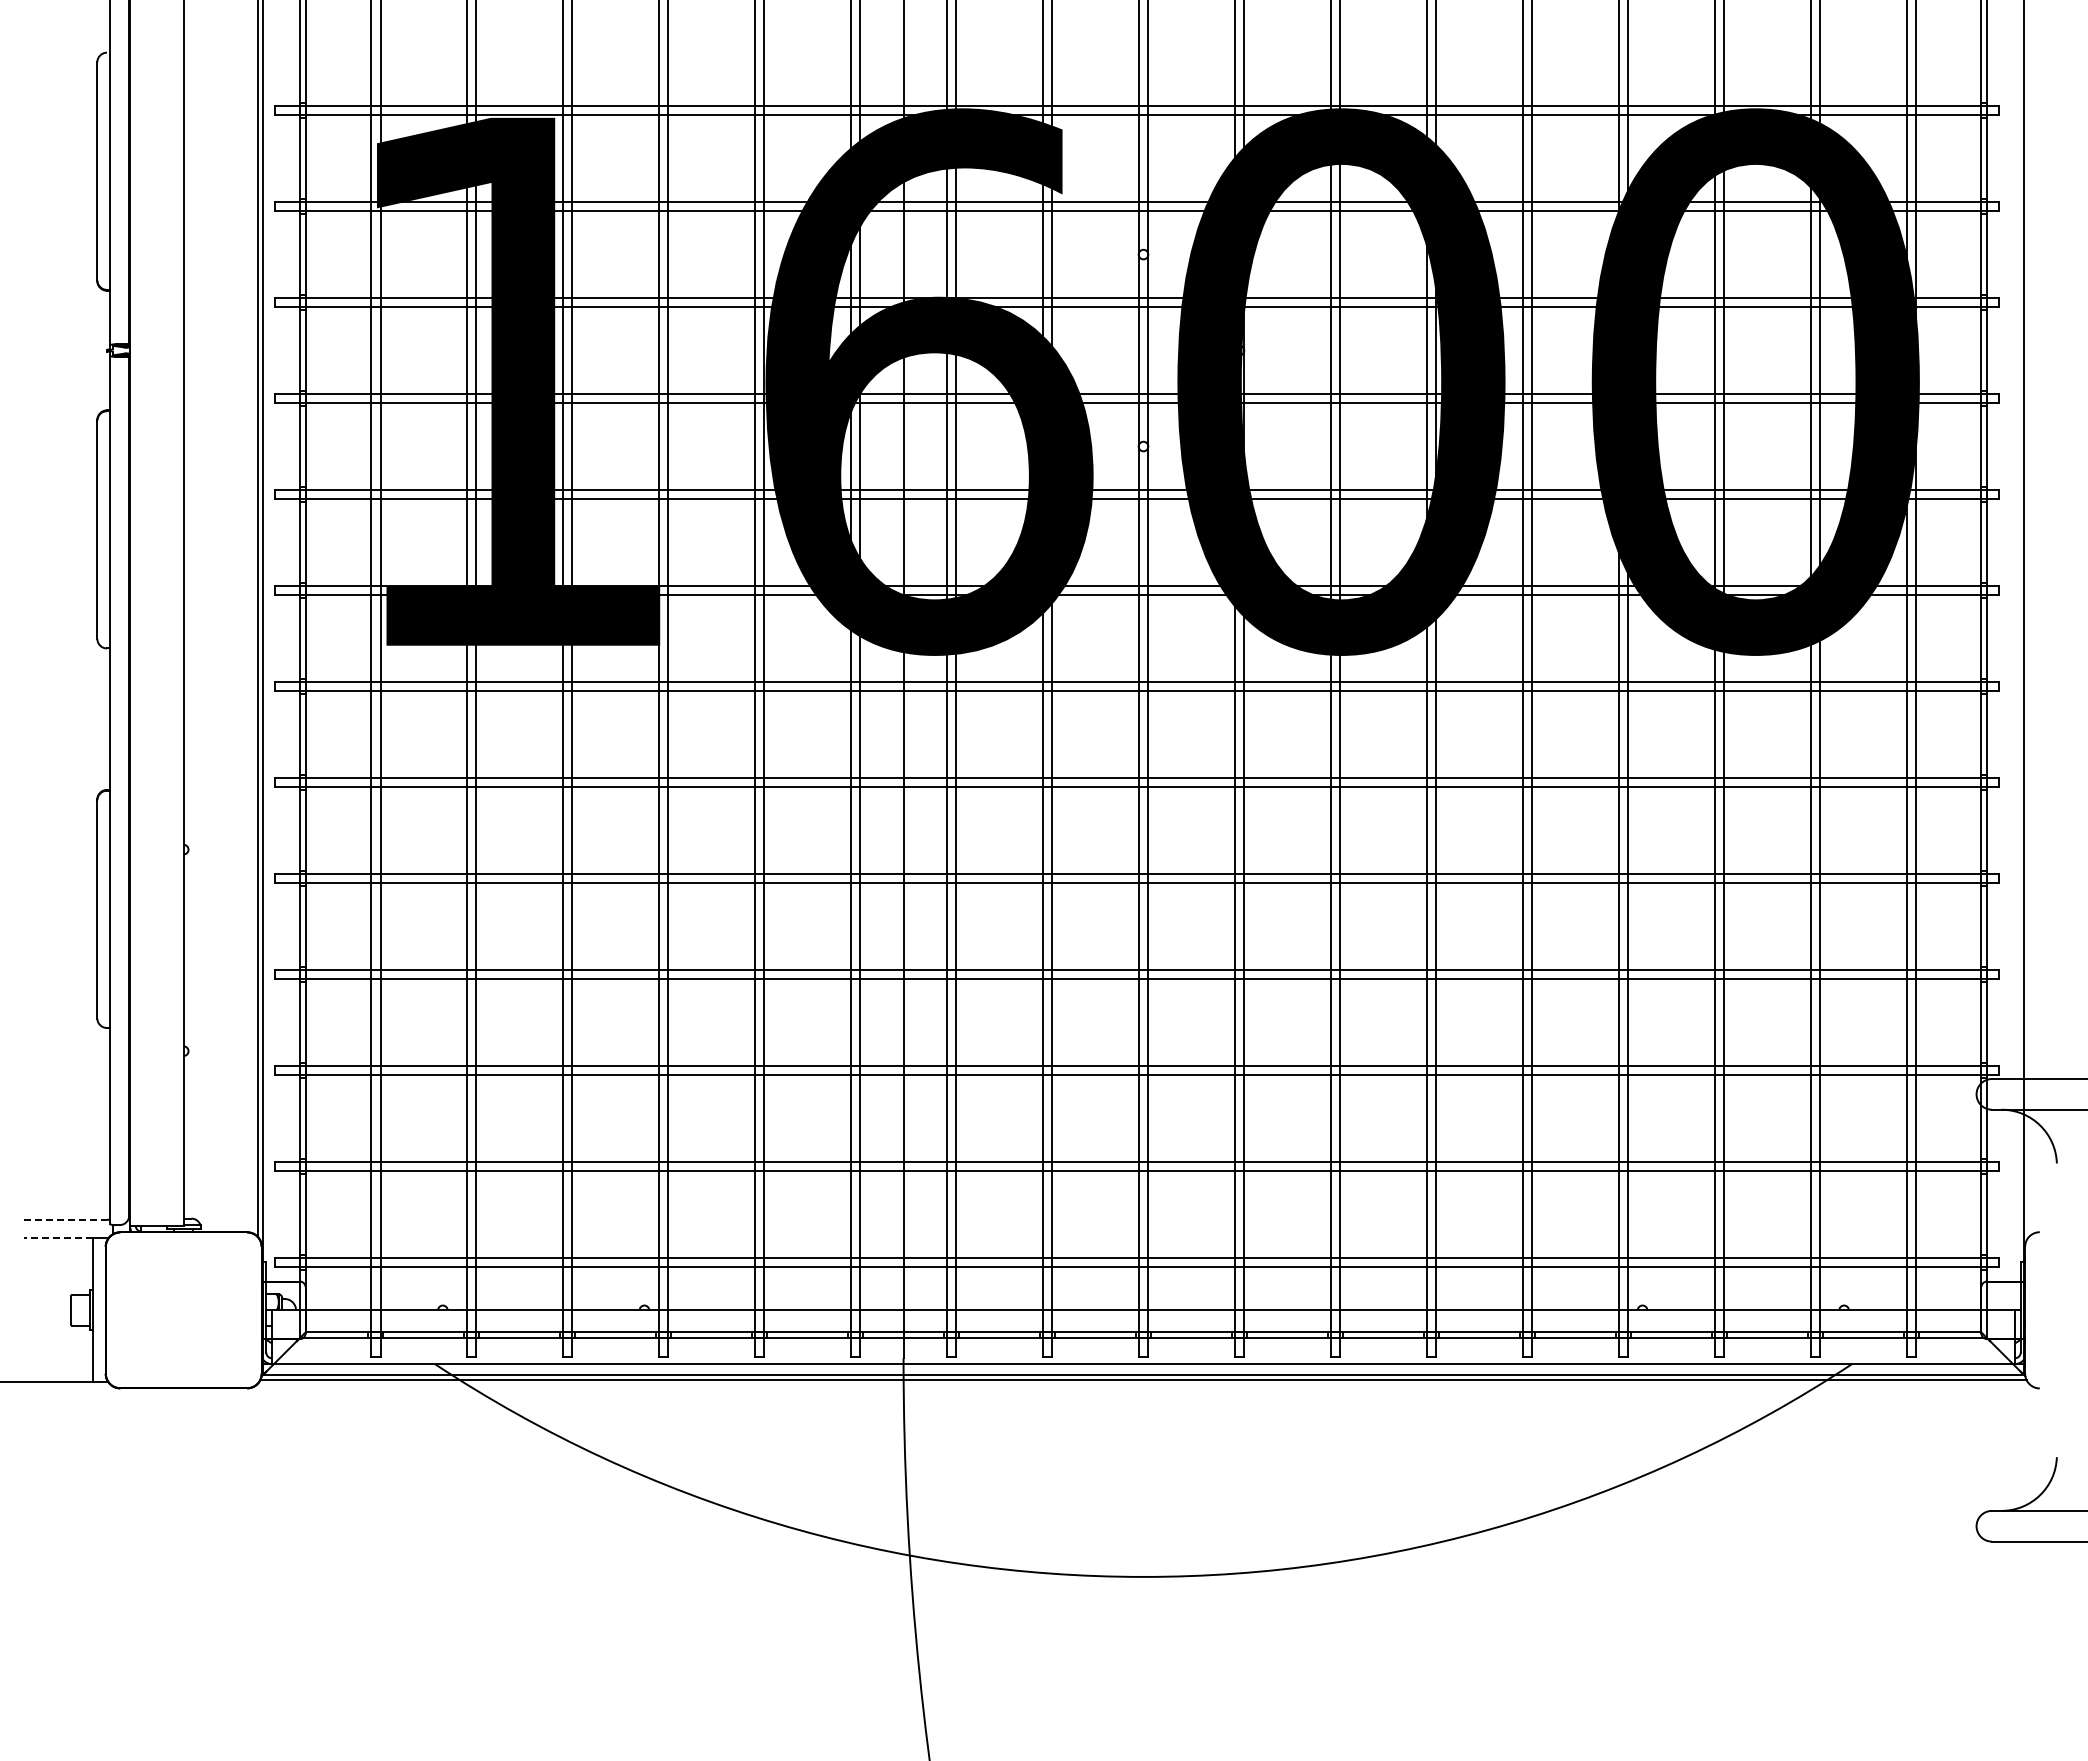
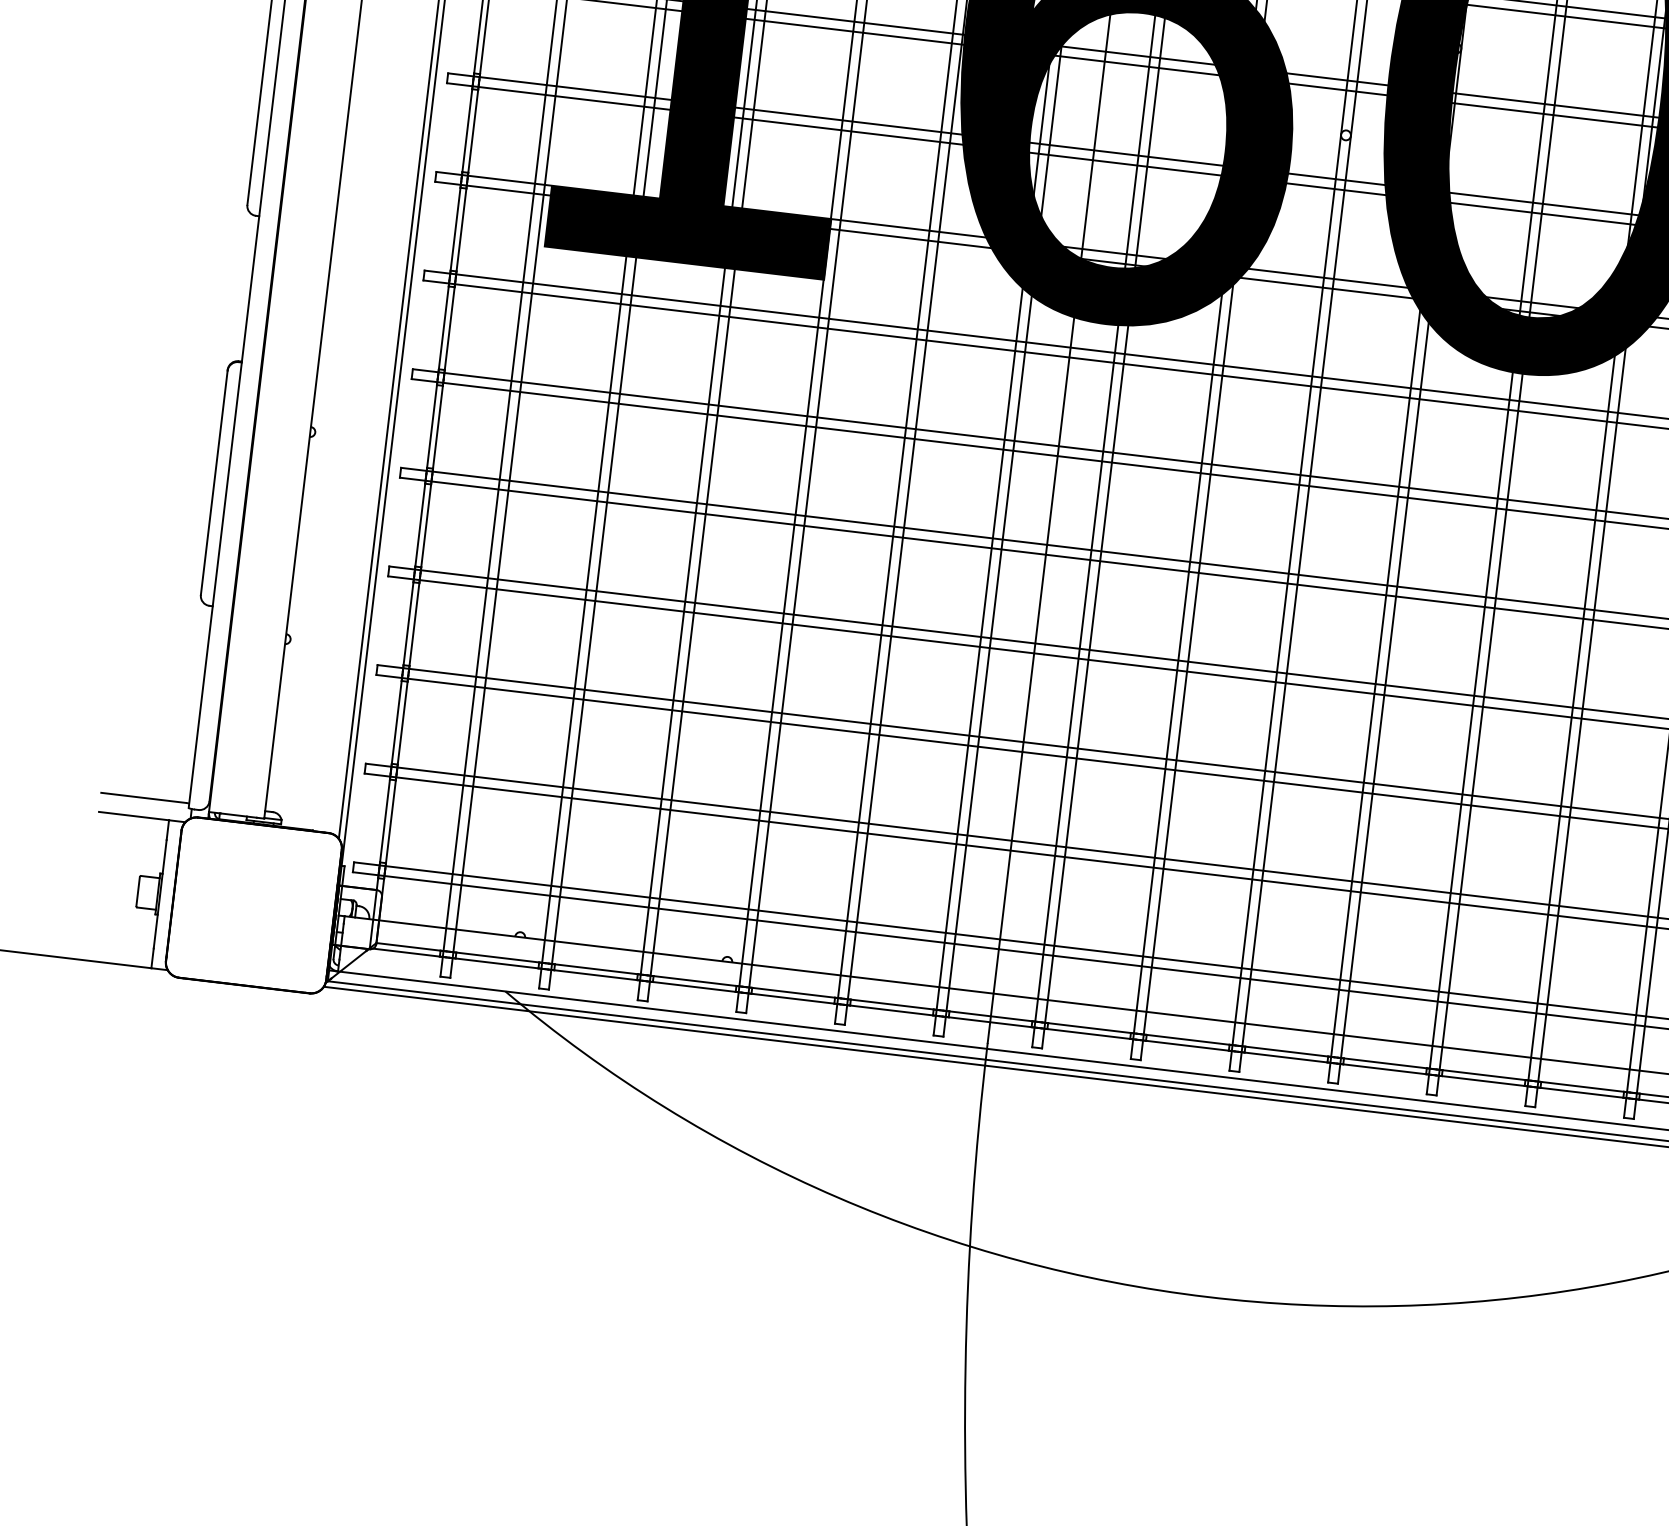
line: (66, 1219) -> (144, 797), dashed -> solid
line: (58, 1238) -> (134, 816), dashed -> solid

